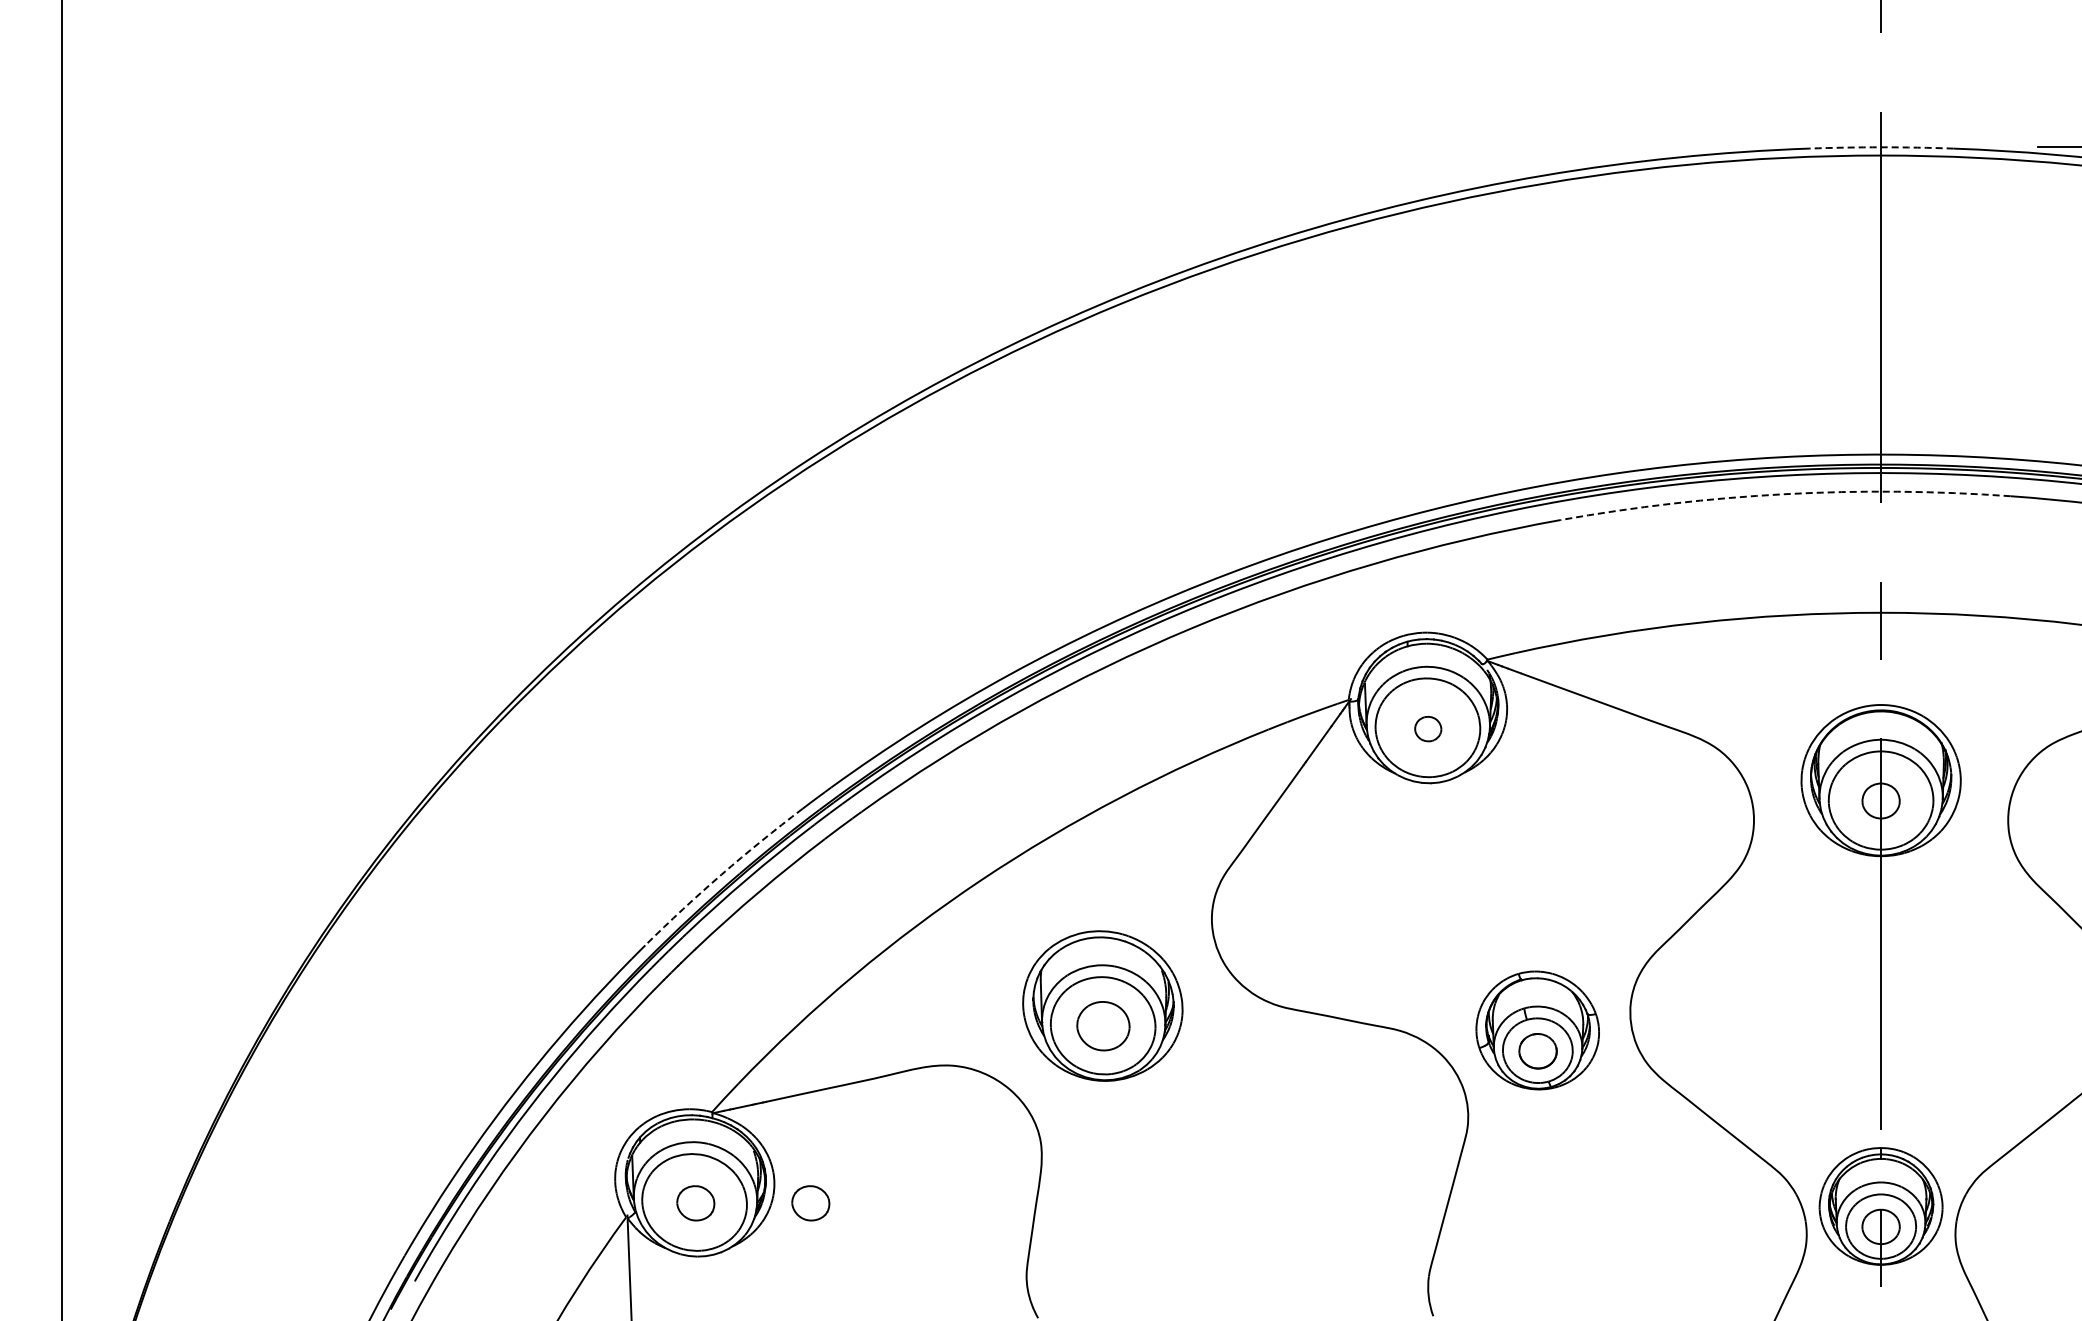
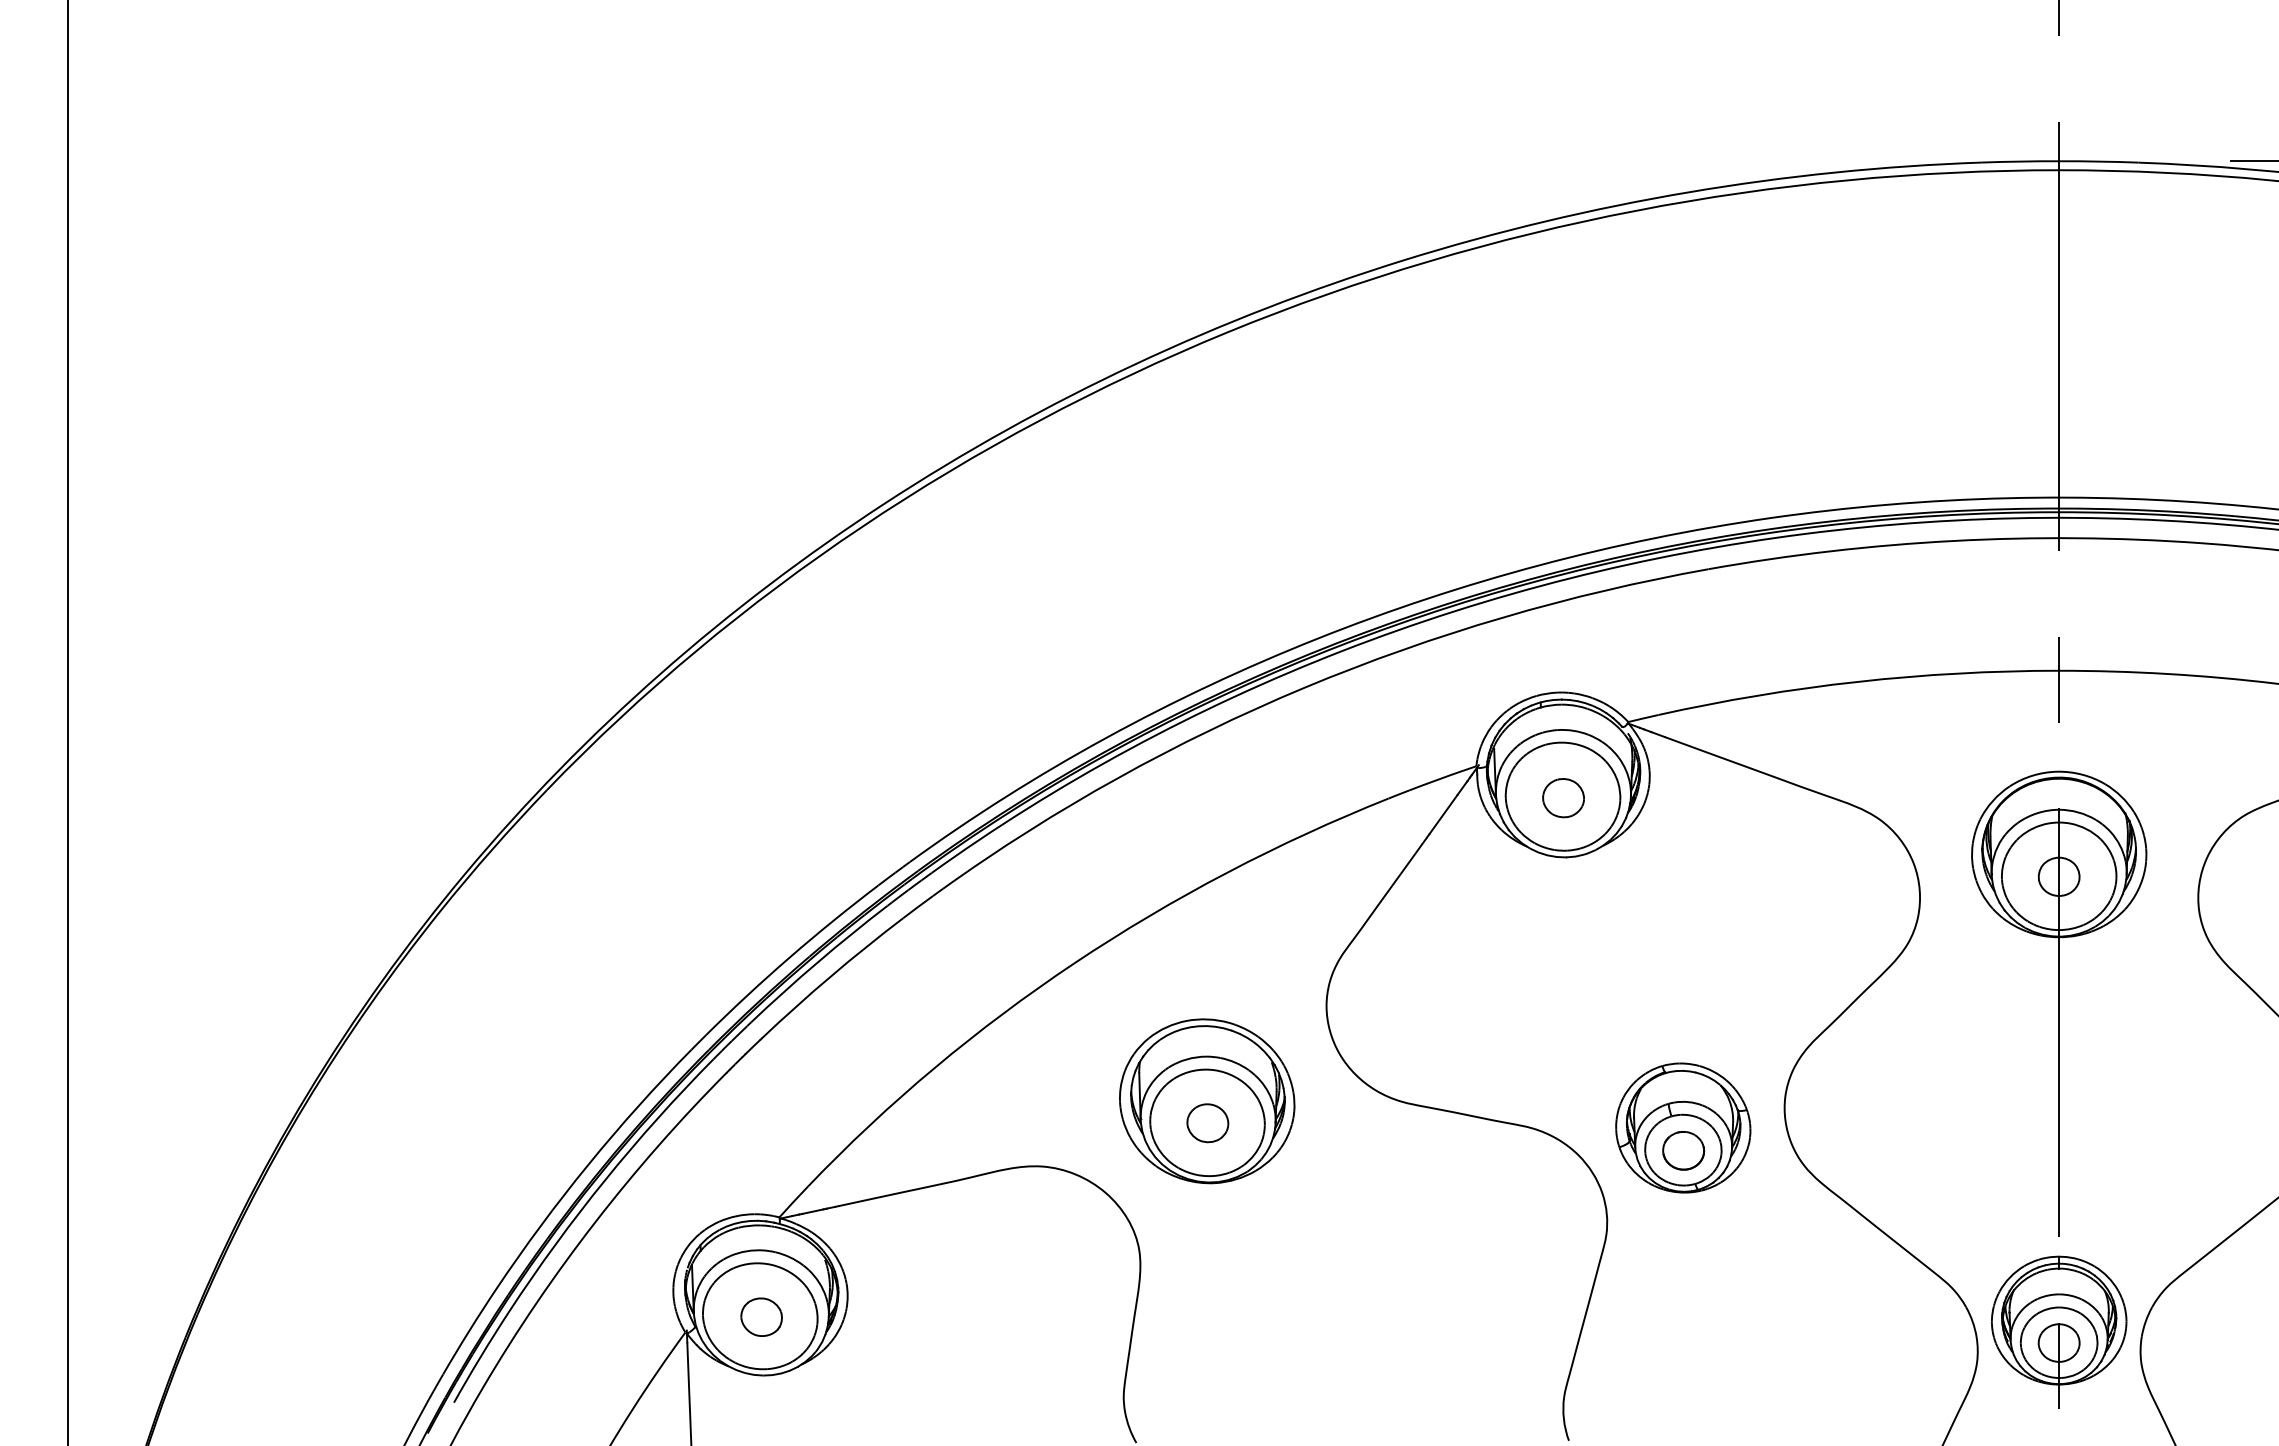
arc: (1881, 147) -> (2059, 161), dashed -> solid
arc: (1784, 494) -> (1953, 541), dashed -> solid
part: (1427, 728) -> (1562, 797), size x1.43
arc: (721, 874) -> (789, 957), dashed -> solid
part: (1103, 1025) -> (1207, 1122), size x0.71
part: (810, 1203) -> (887, 1317), removed

